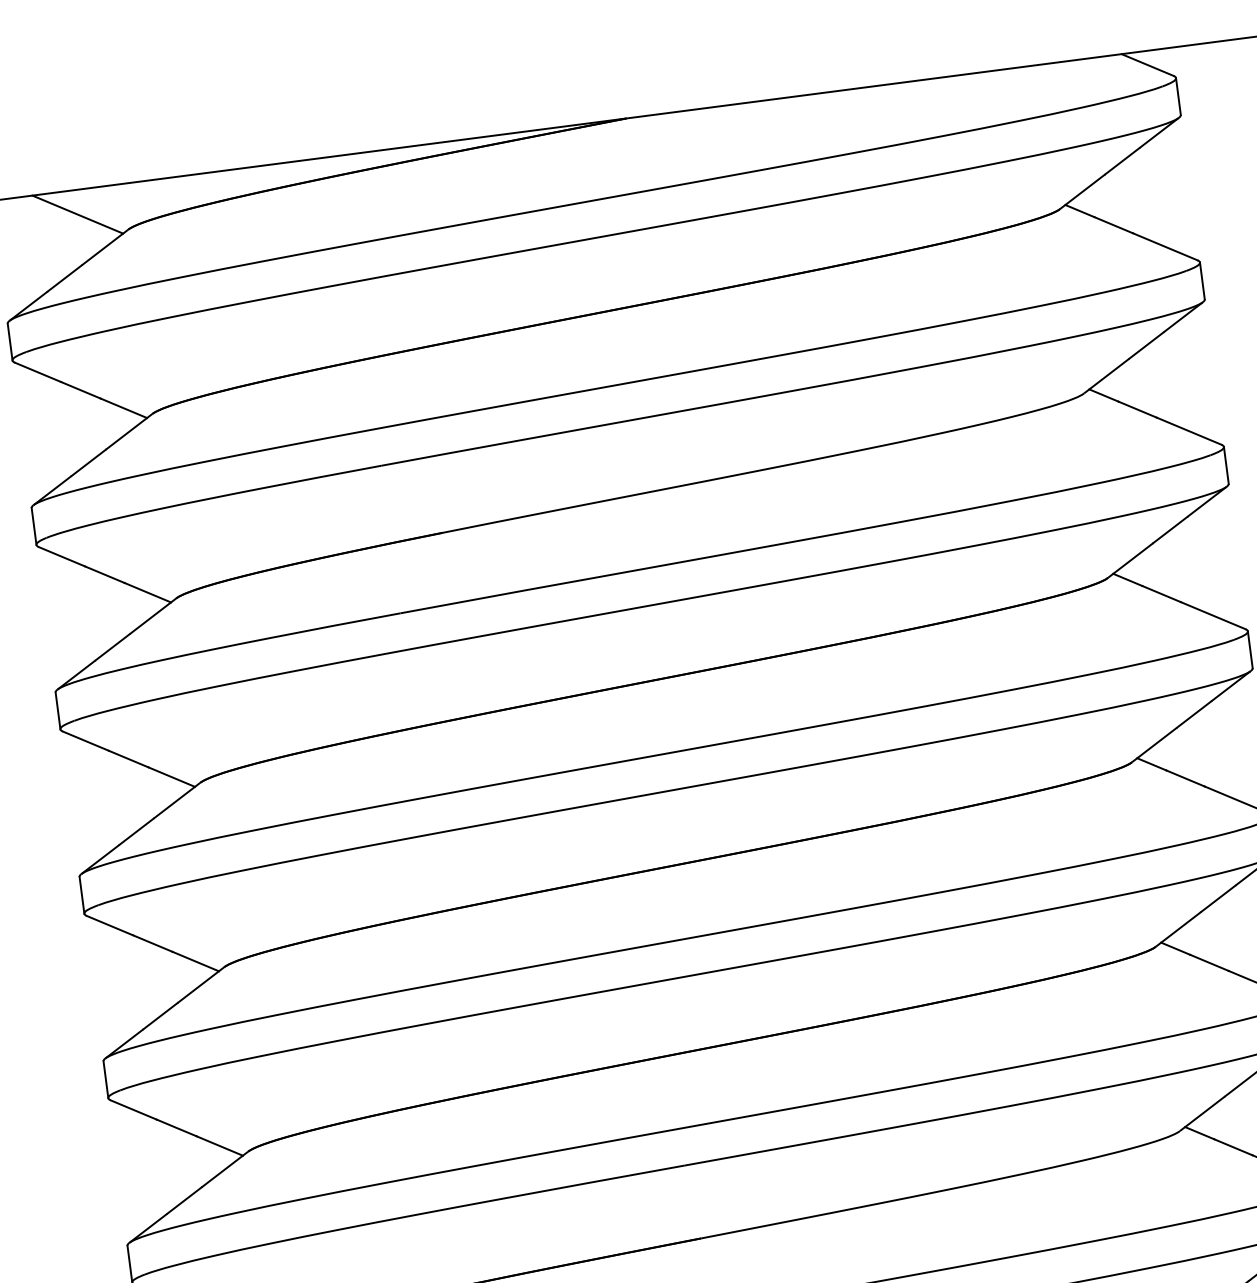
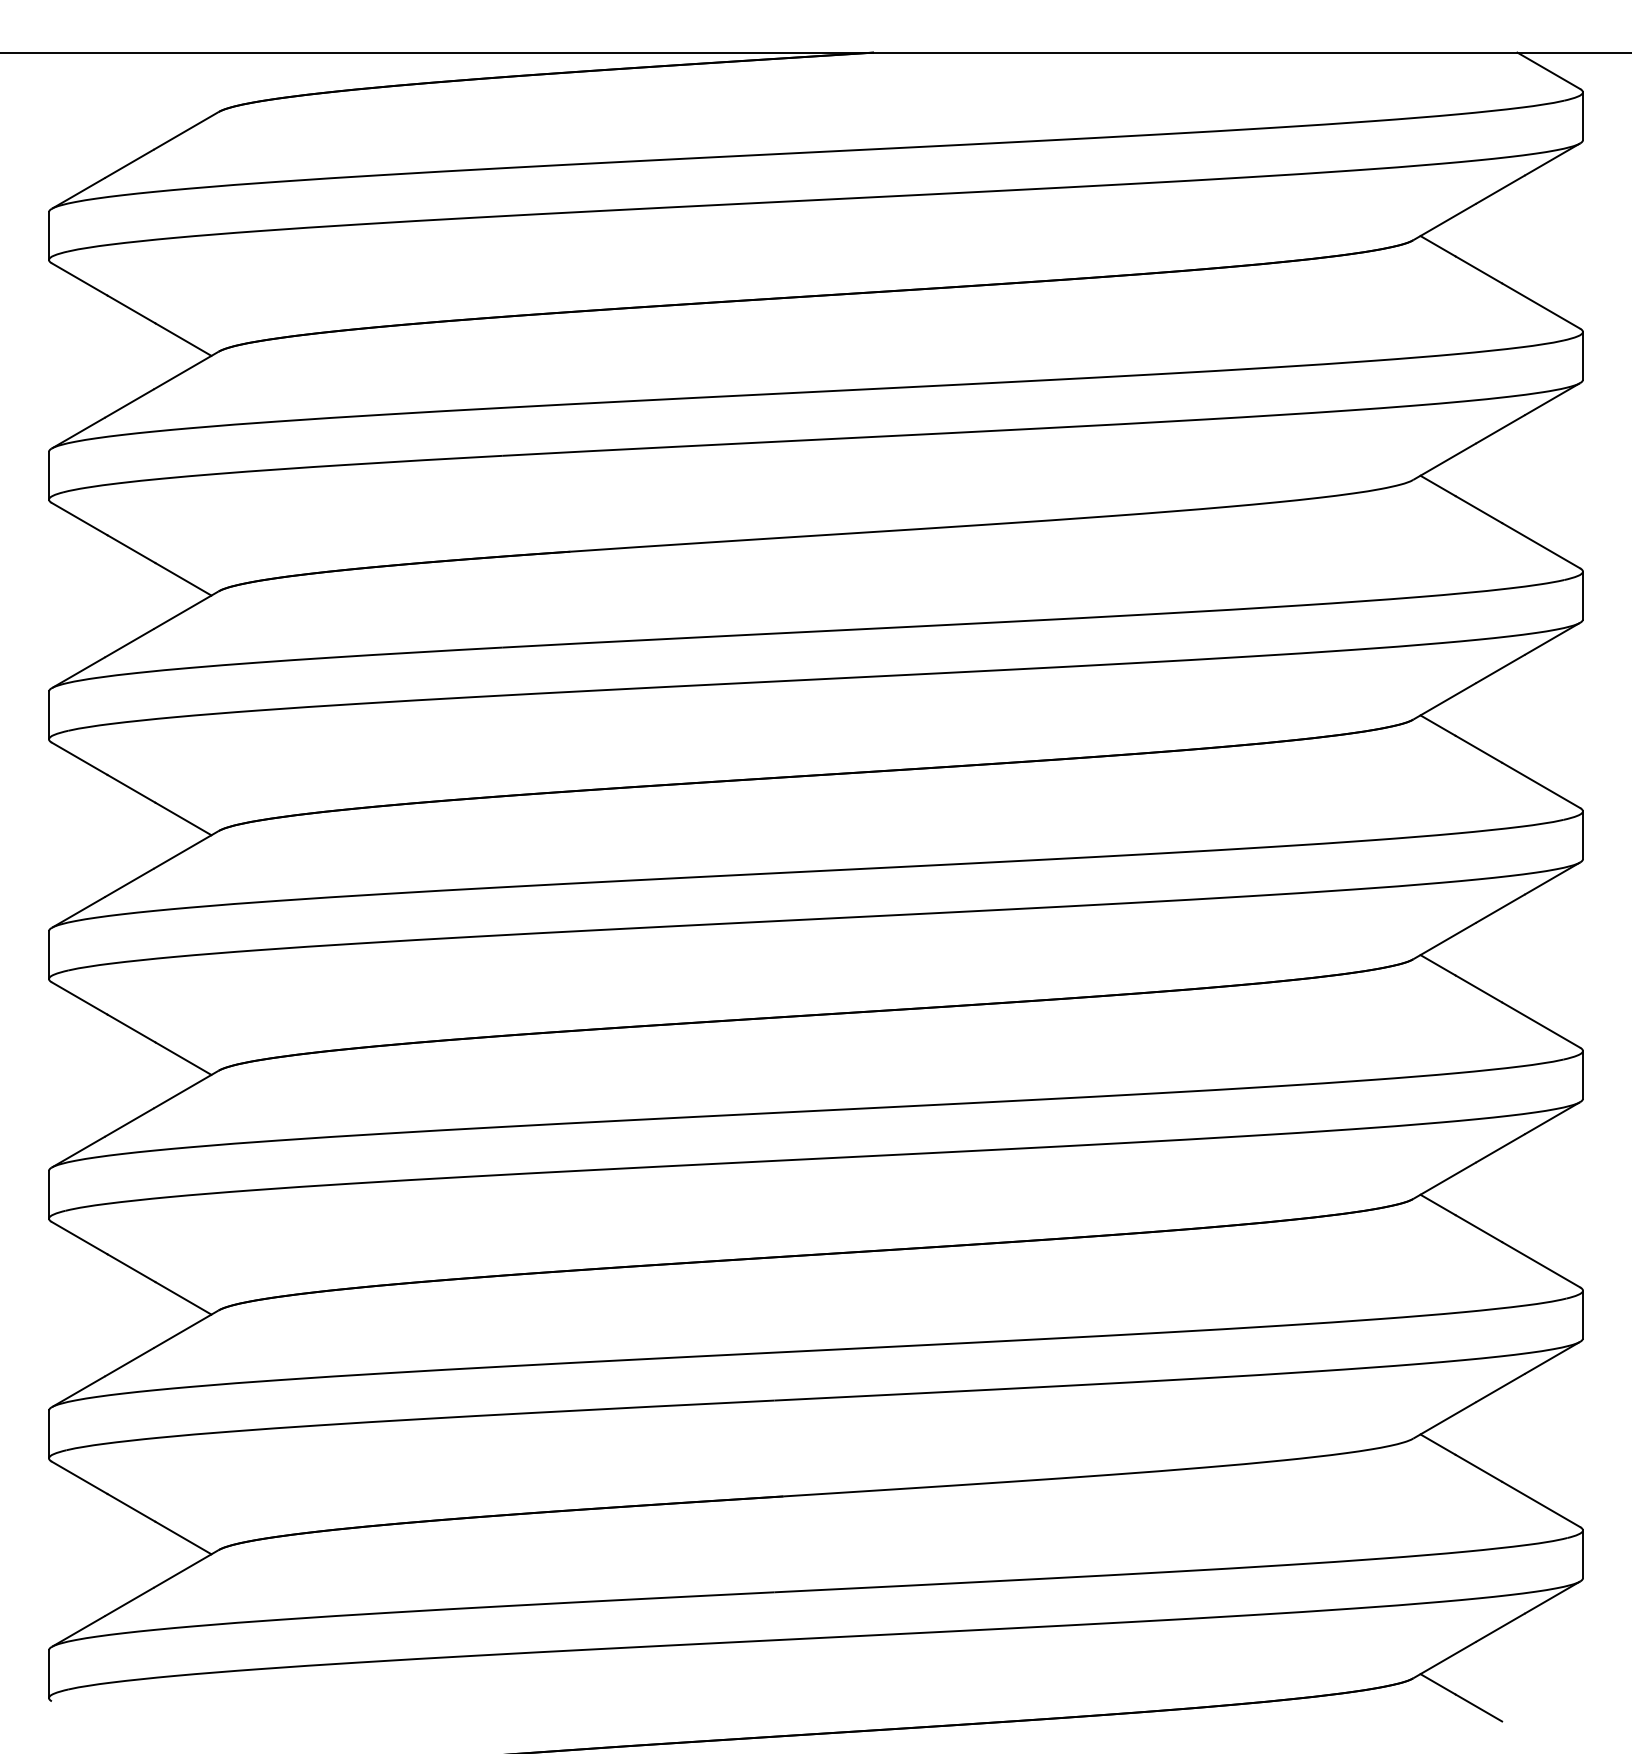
line: (77, 214) -> (156, 84), removed

